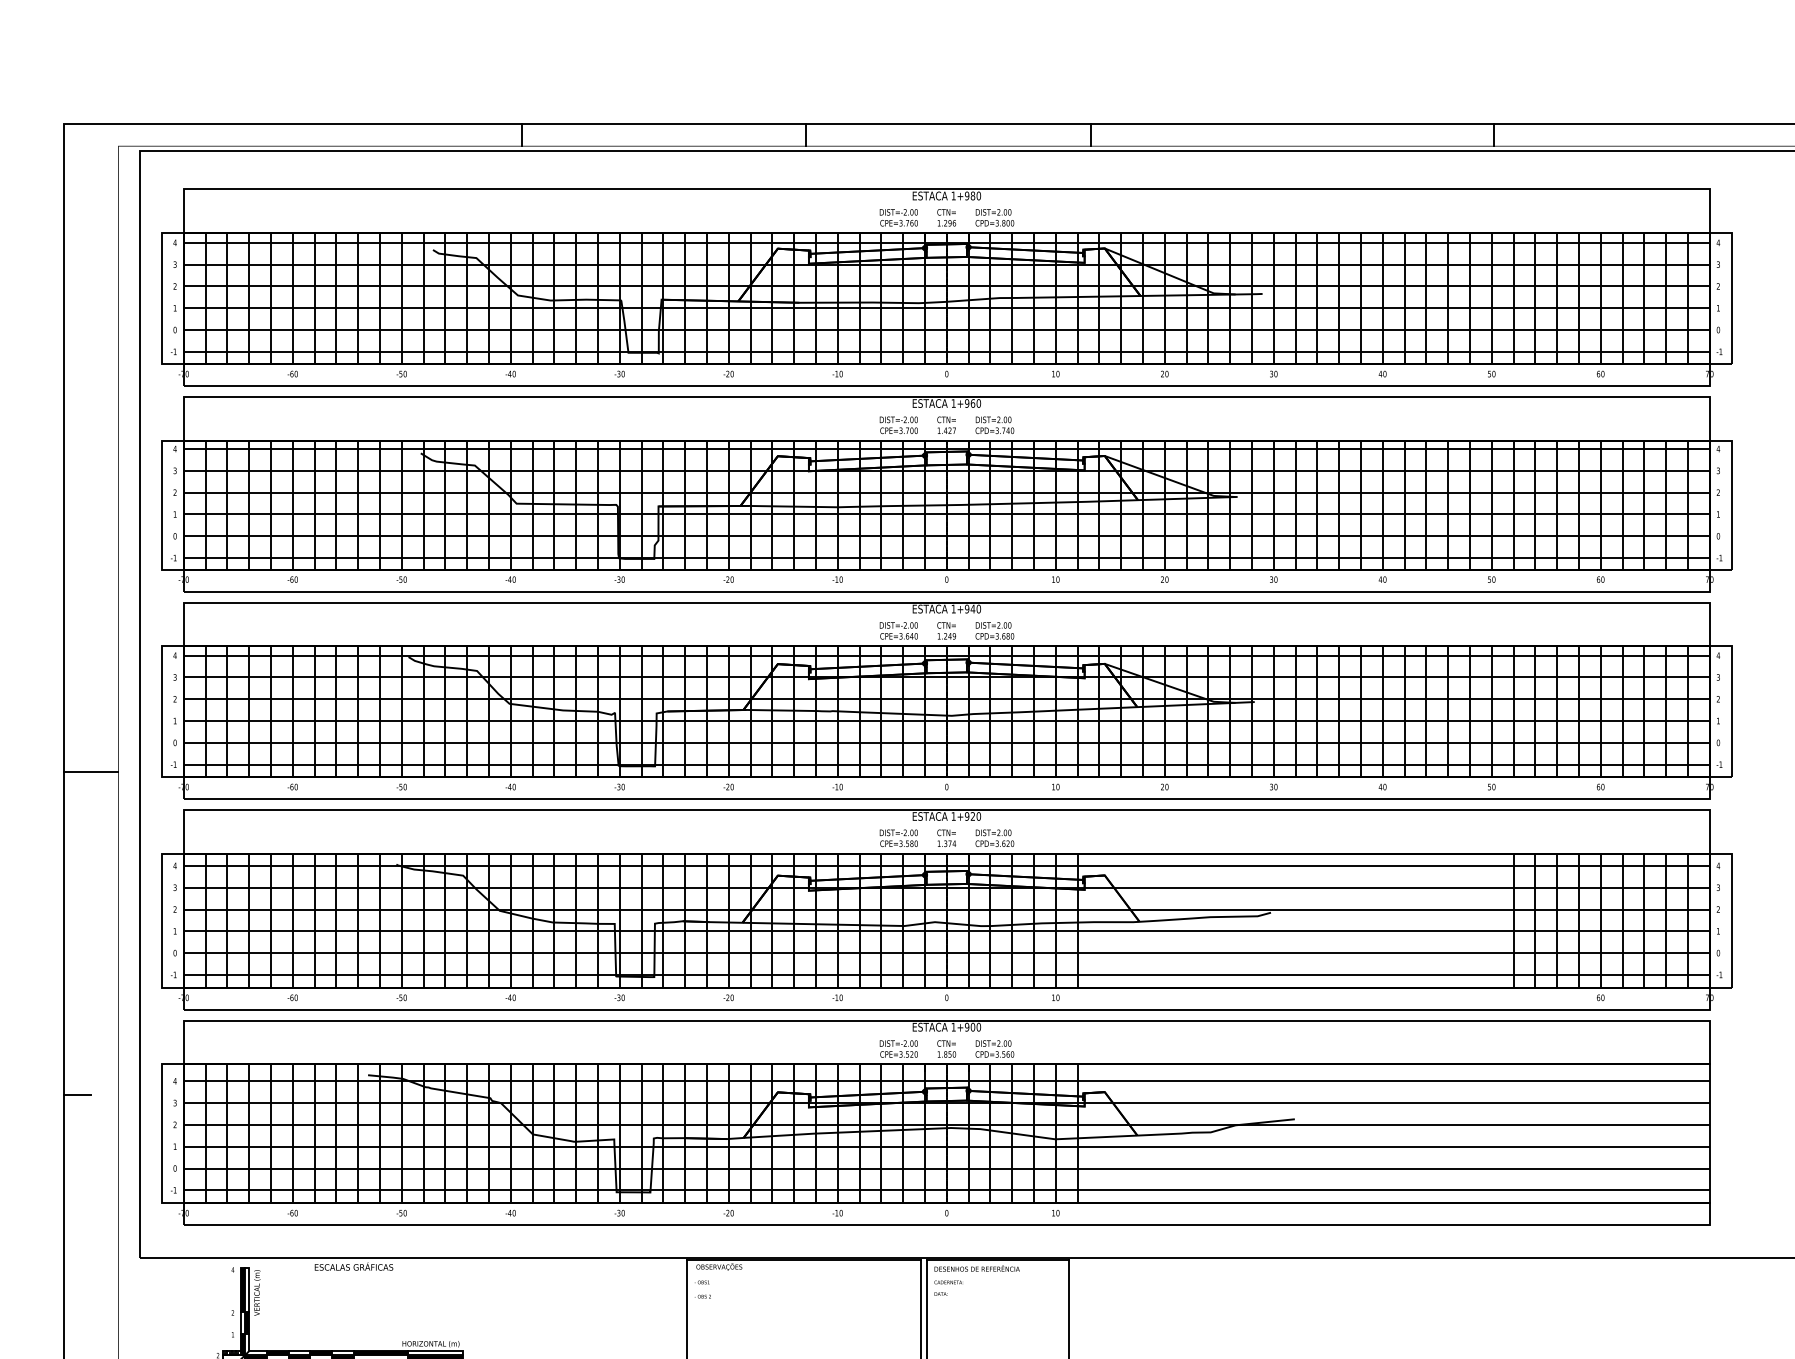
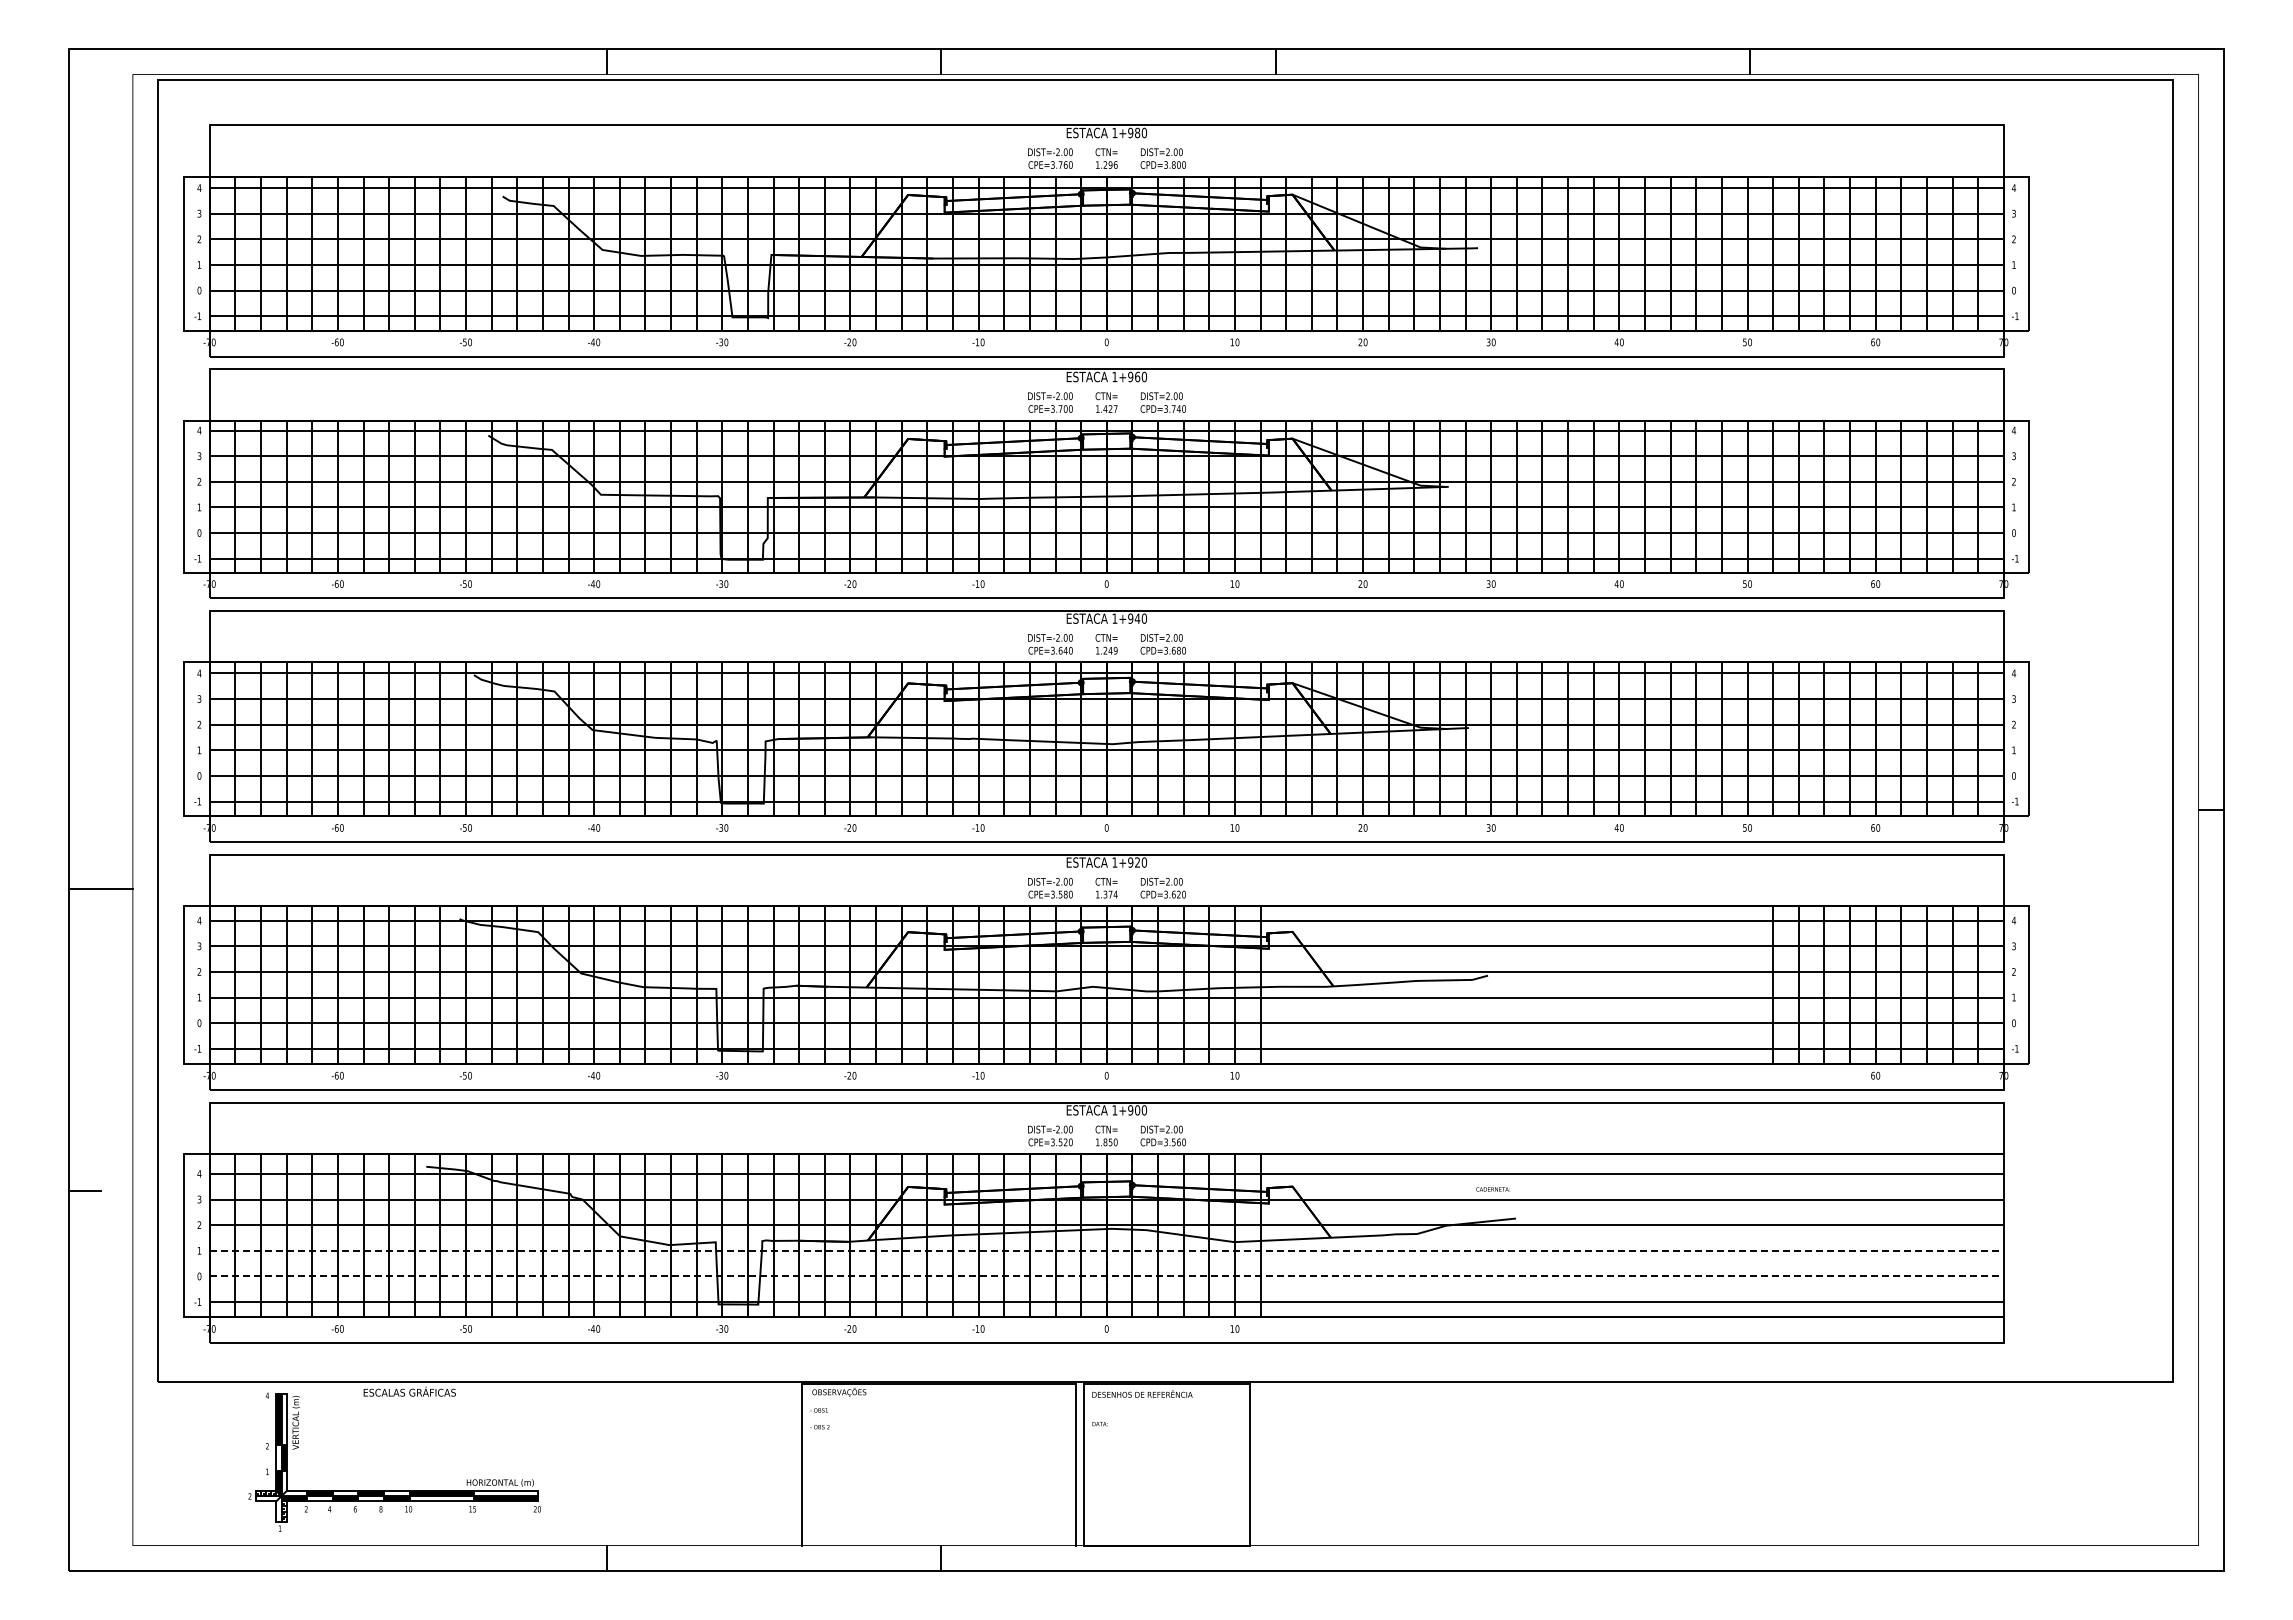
line: (90, 772) -> (100, 889), moved
line: (947, 1146) -> (1107, 1250), solid -> dashed
line: (947, 1168) -> (1107, 1276), solid -> dashed
text: (948, 1282) -> (1492, 1189), moved

